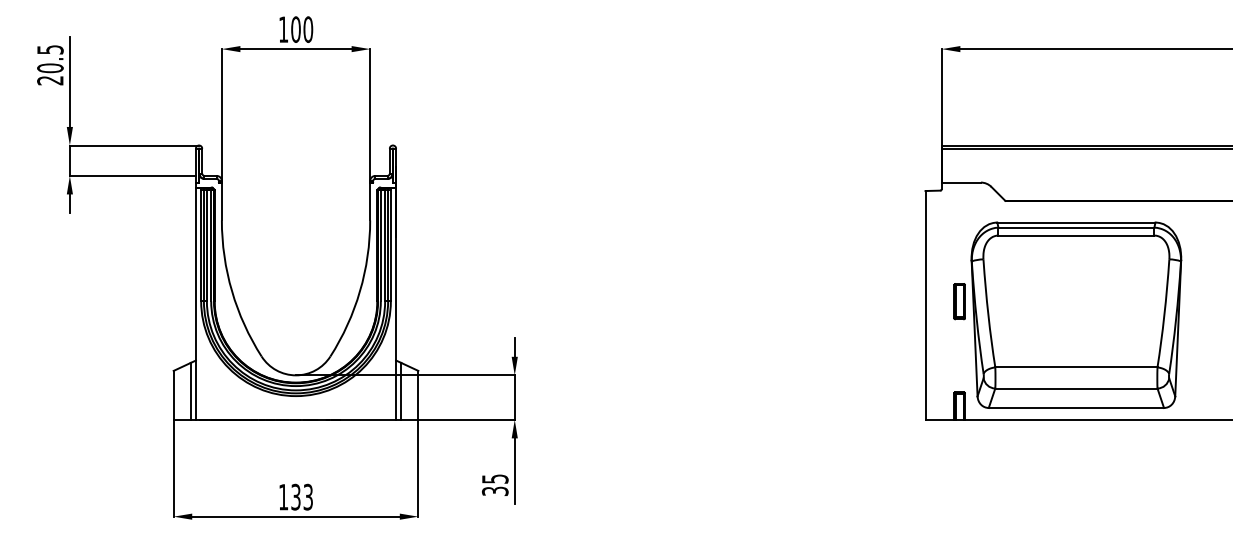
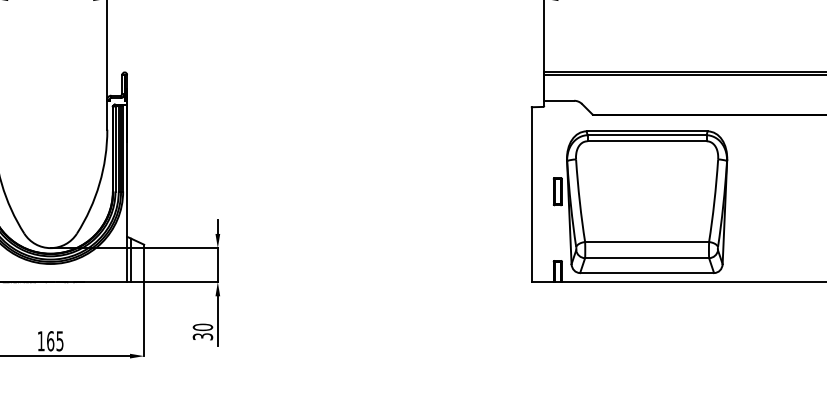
text: (495, 478) -> (203, 326), 35 -> 30
text: (301, 496) -> (54, 340), 133 -> 165

